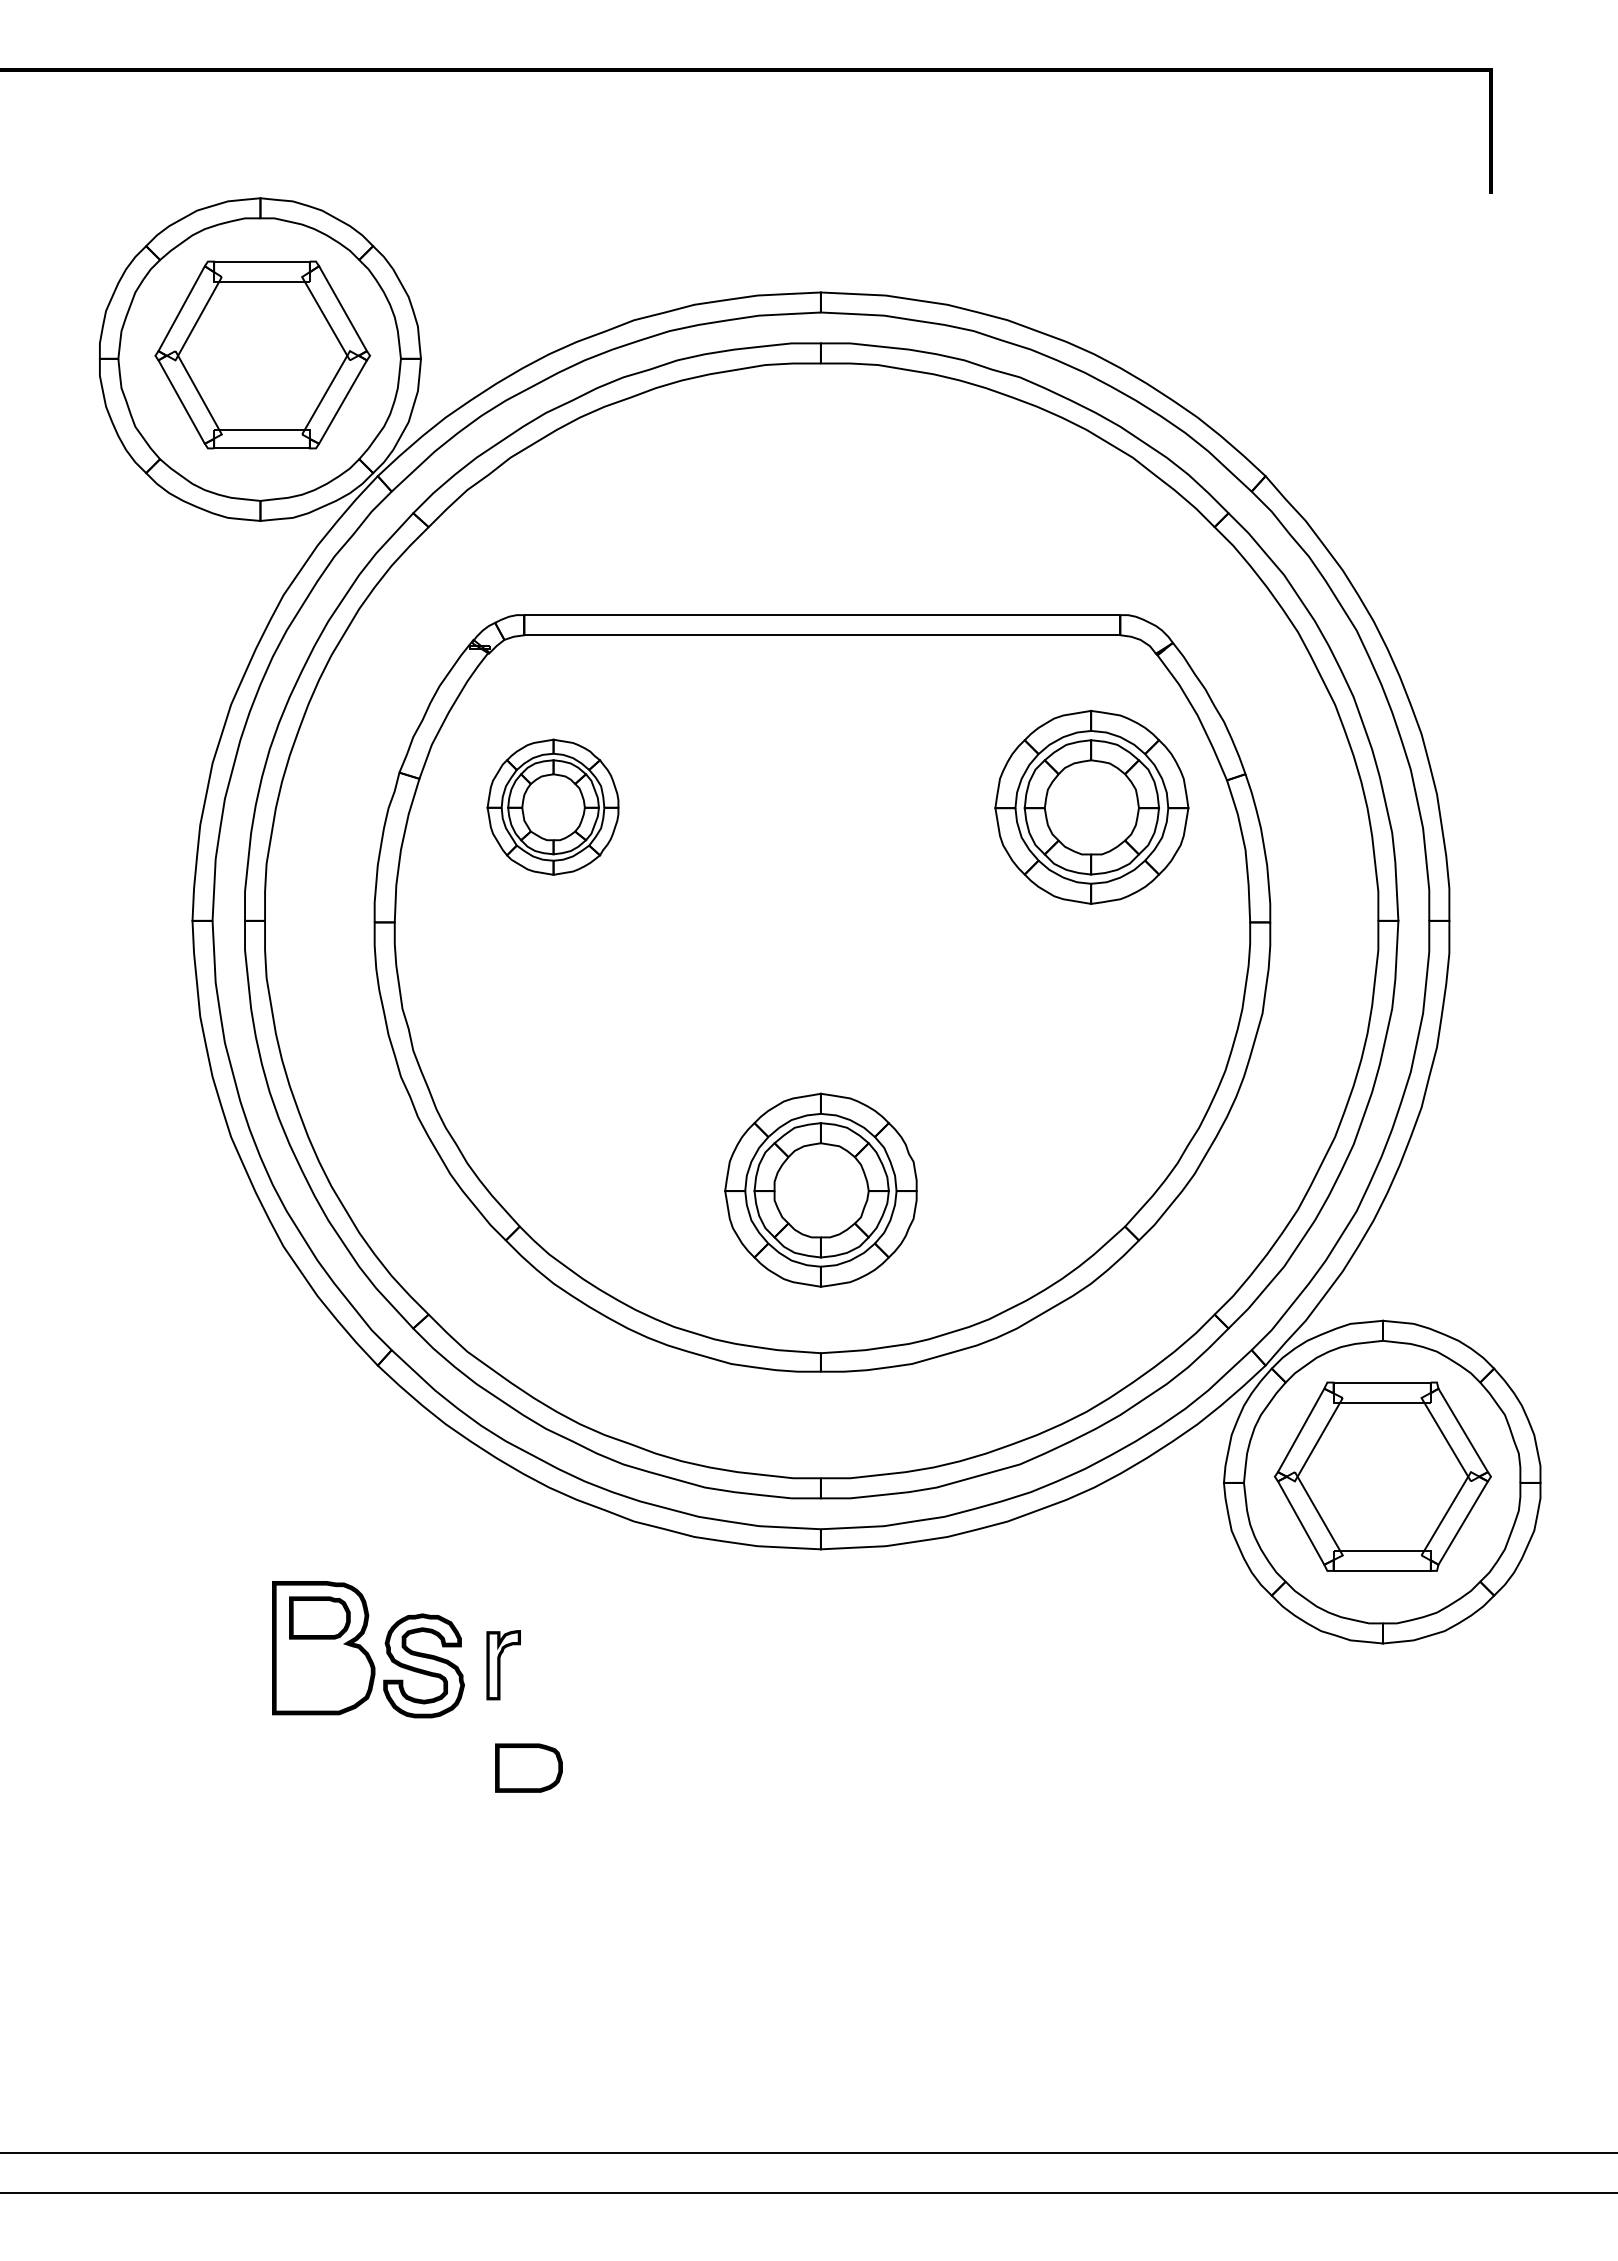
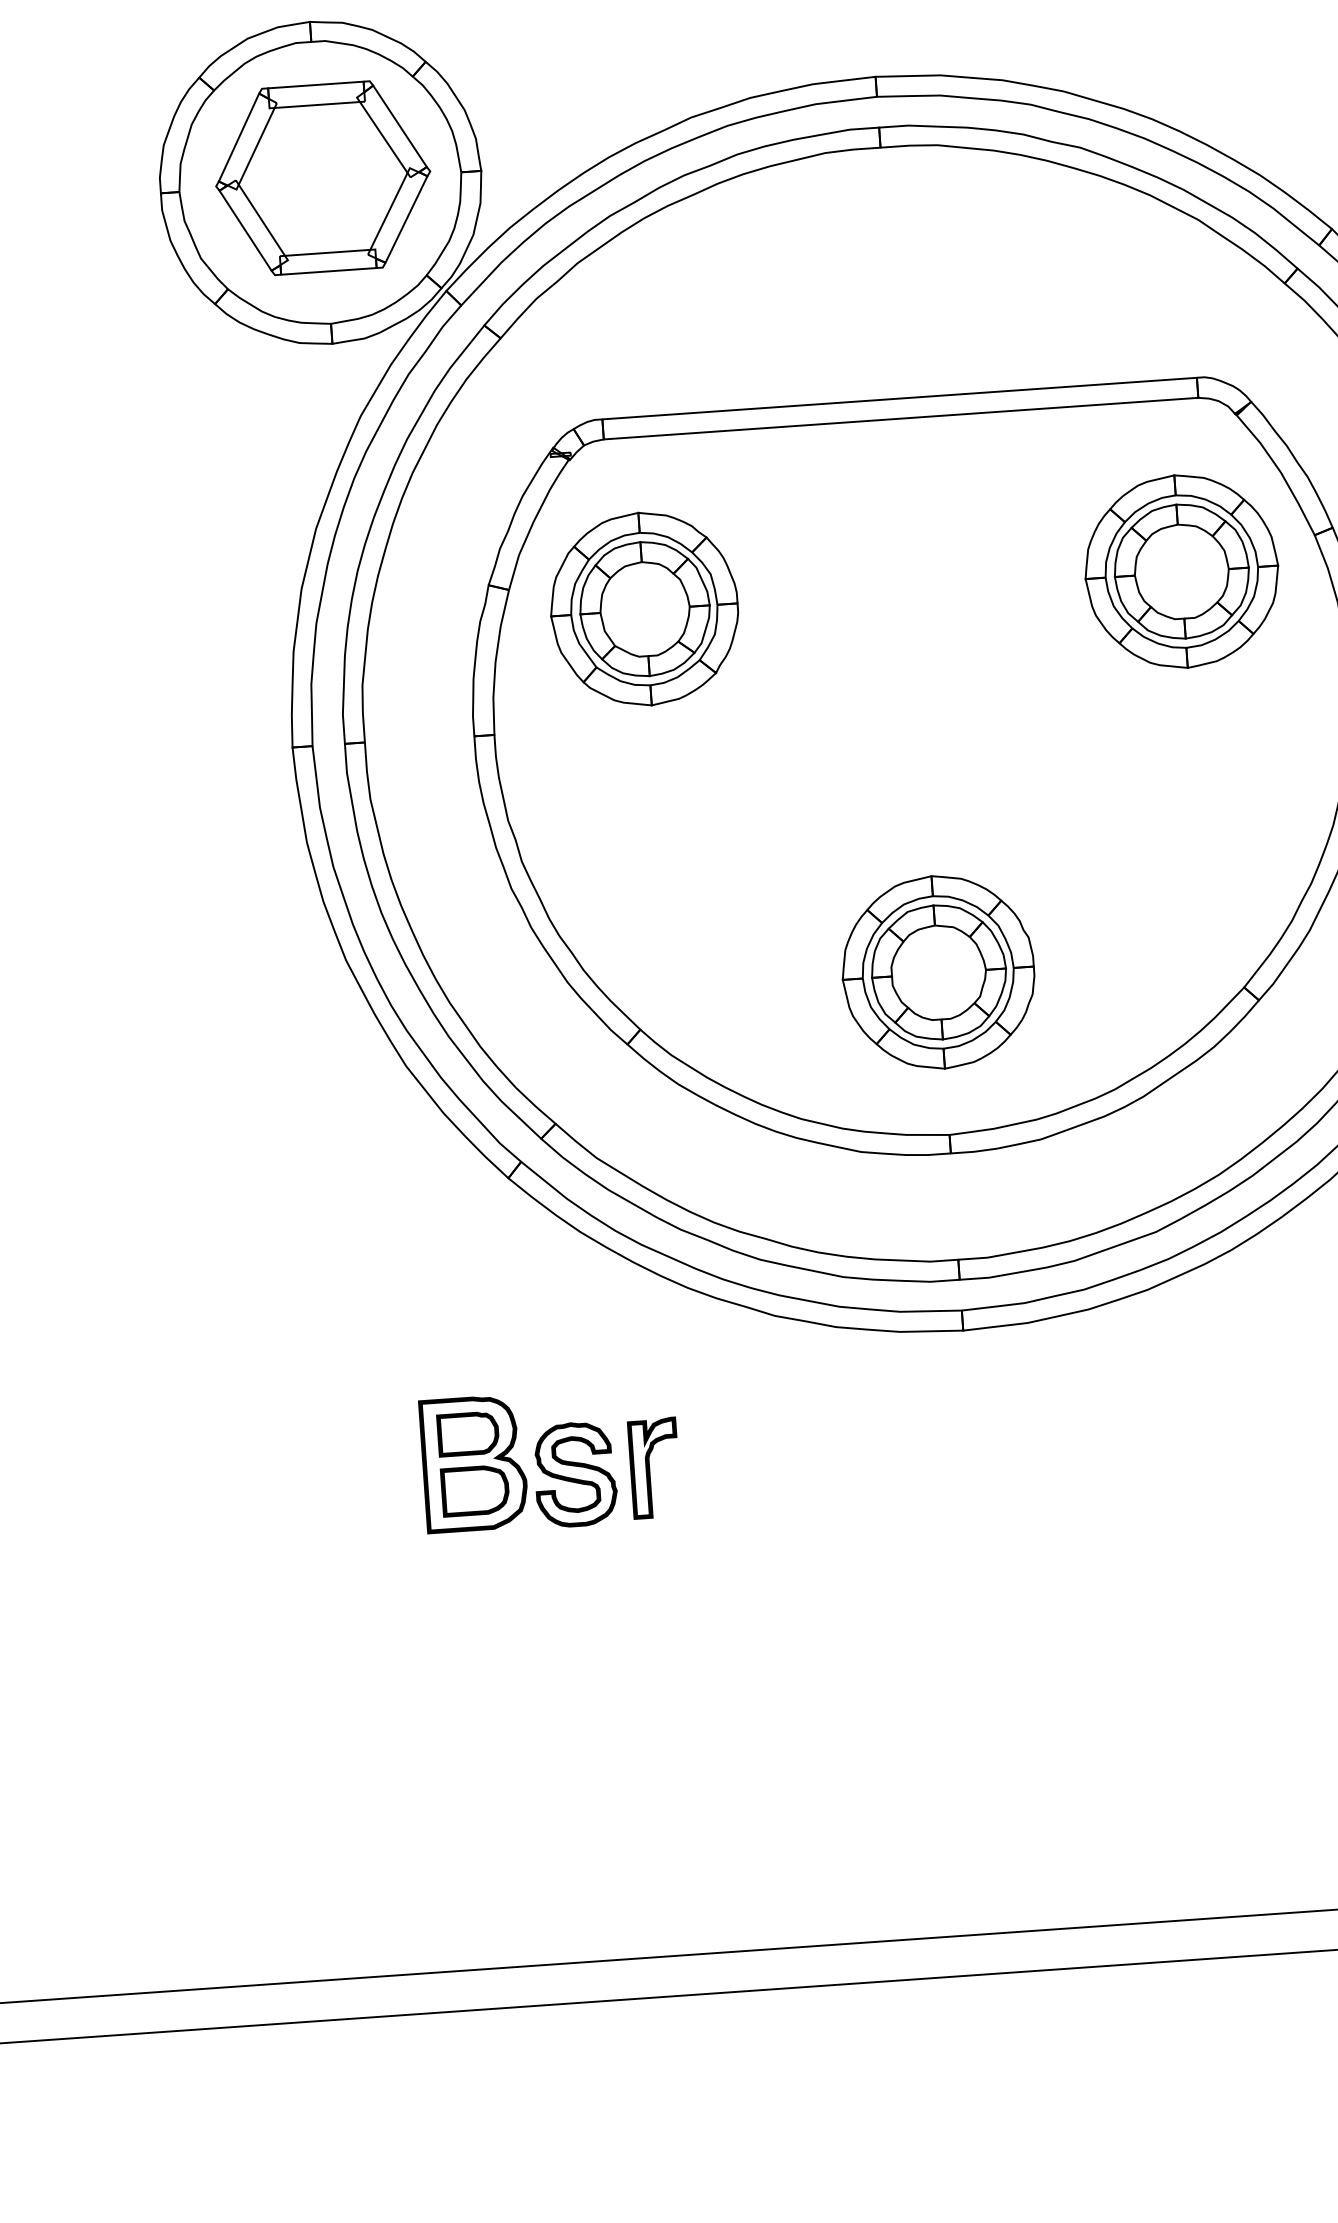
part: (552, 806) -> (643, 608), size x1.43
part: (503, 1665) -> (654, 1468), size x1.43
part: (528, 1767) -> (474, 1490), moved

